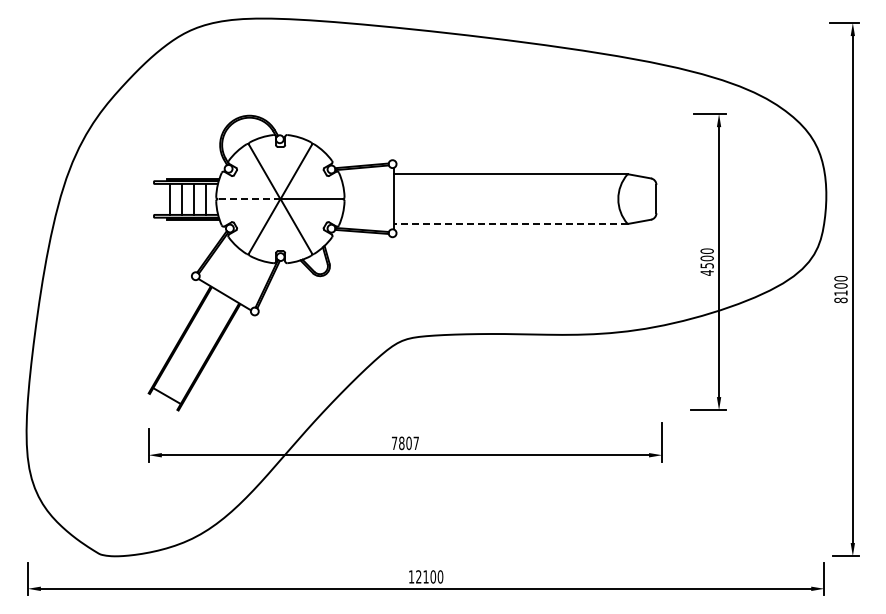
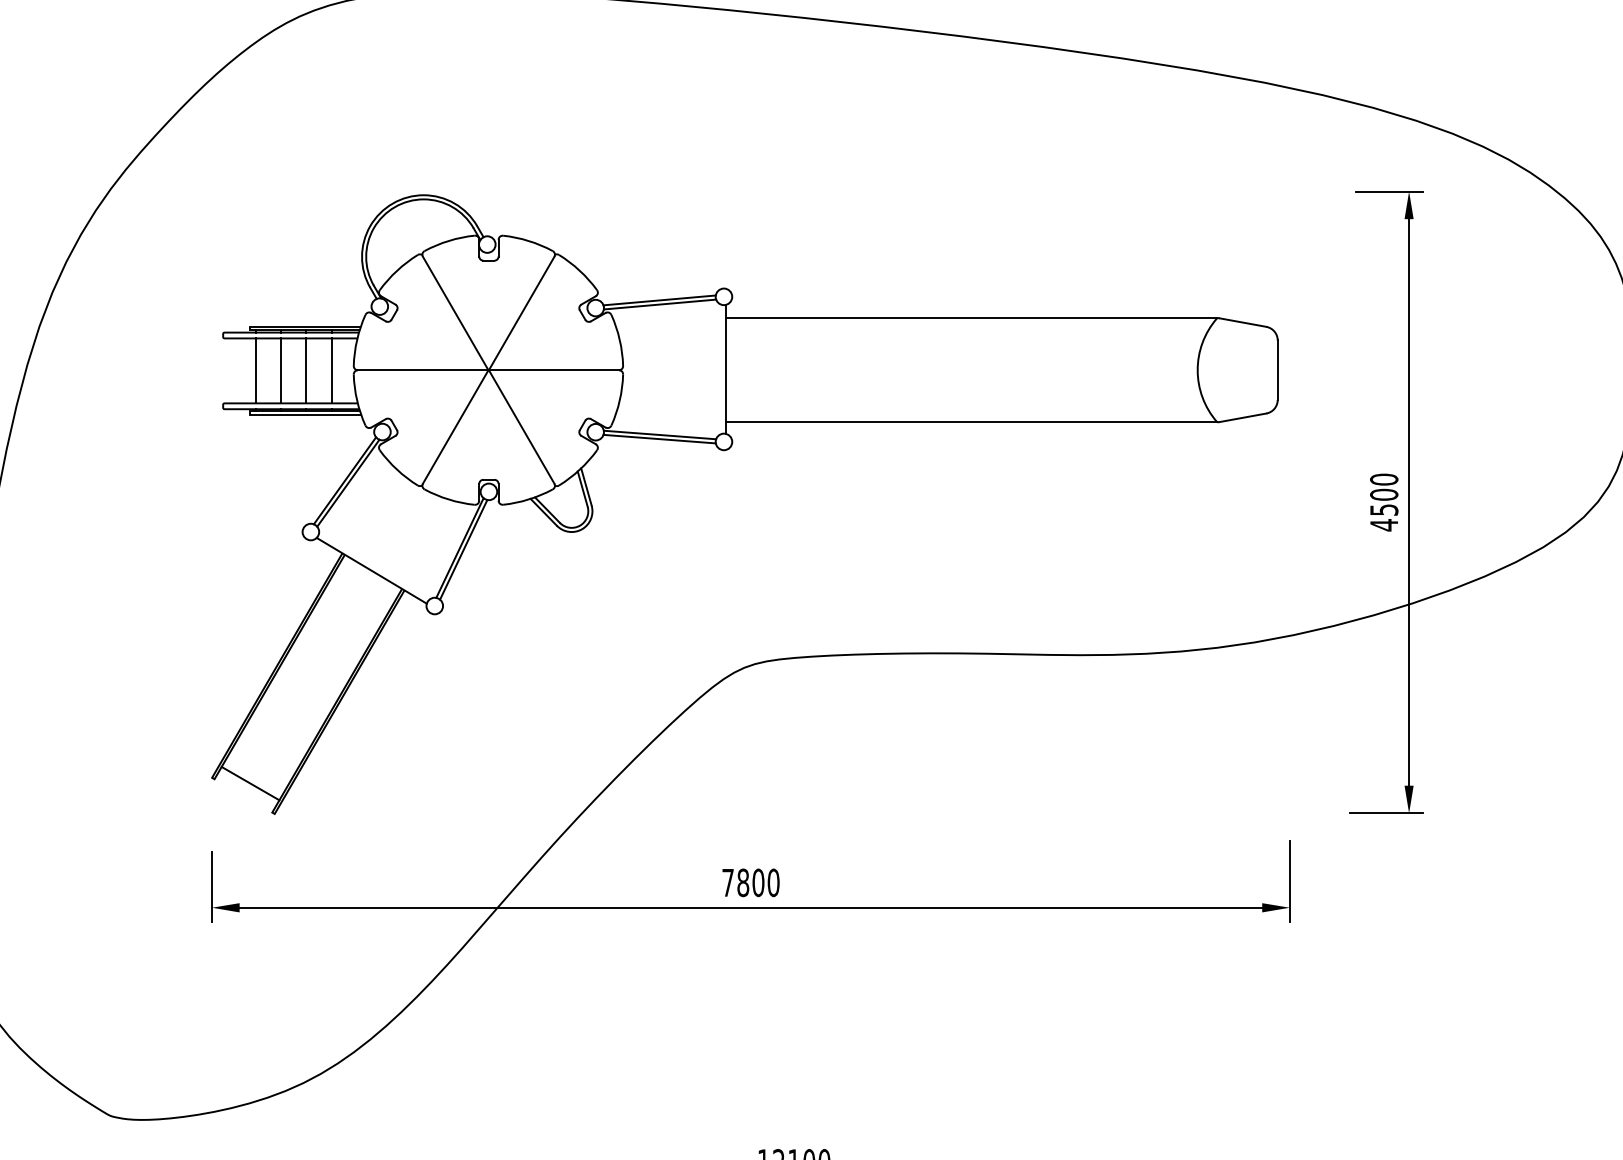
line: (248, 199) -> (421, 371), dashed -> solid
line: (510, 223) -> (971, 421), dashed -> solid
text: (416, 443) -> (774, 883), 7807 -> 7800

